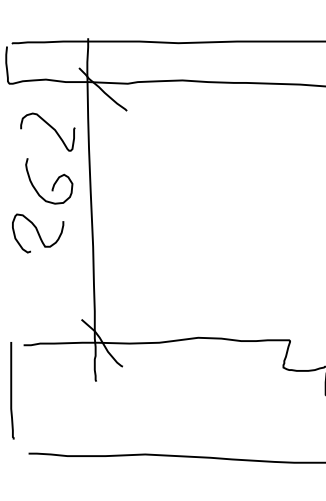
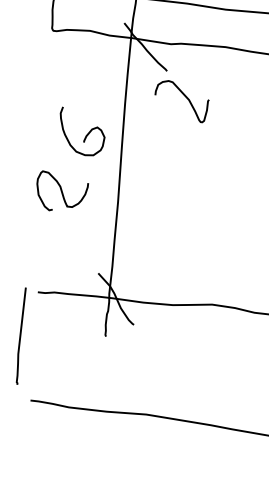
curve: (50, 127) -> (184, 96), moved
curve: (38, 233) -> (62, 192), moved

